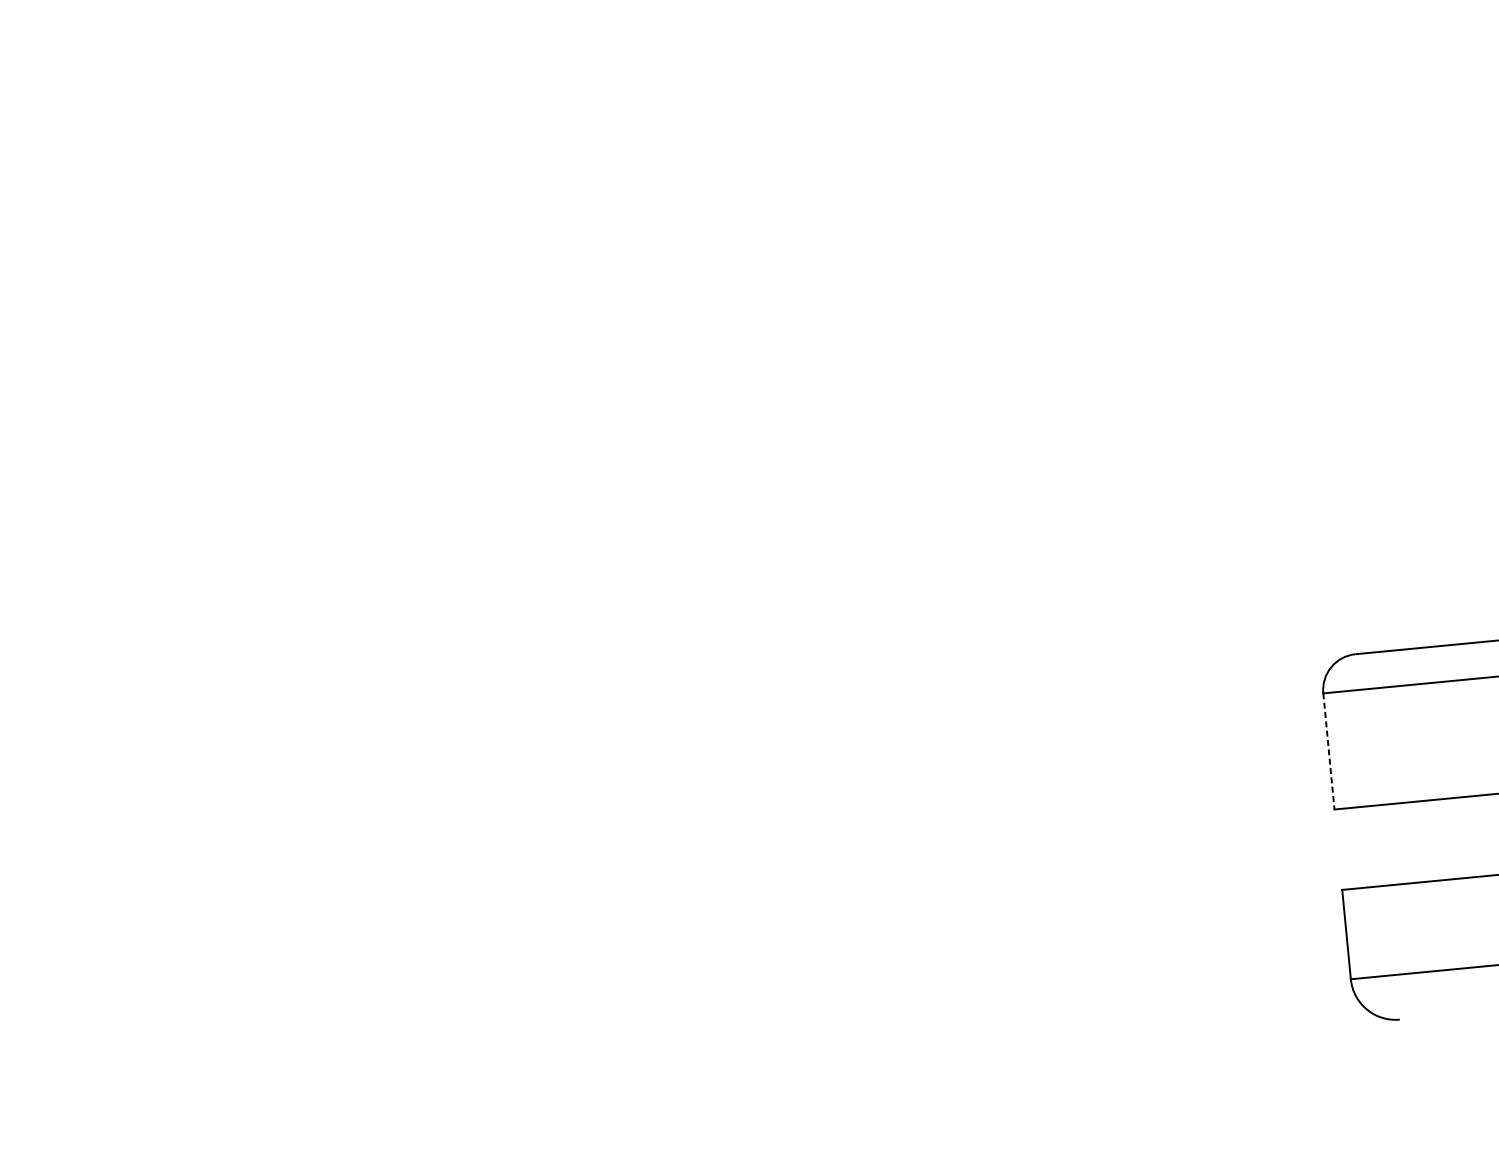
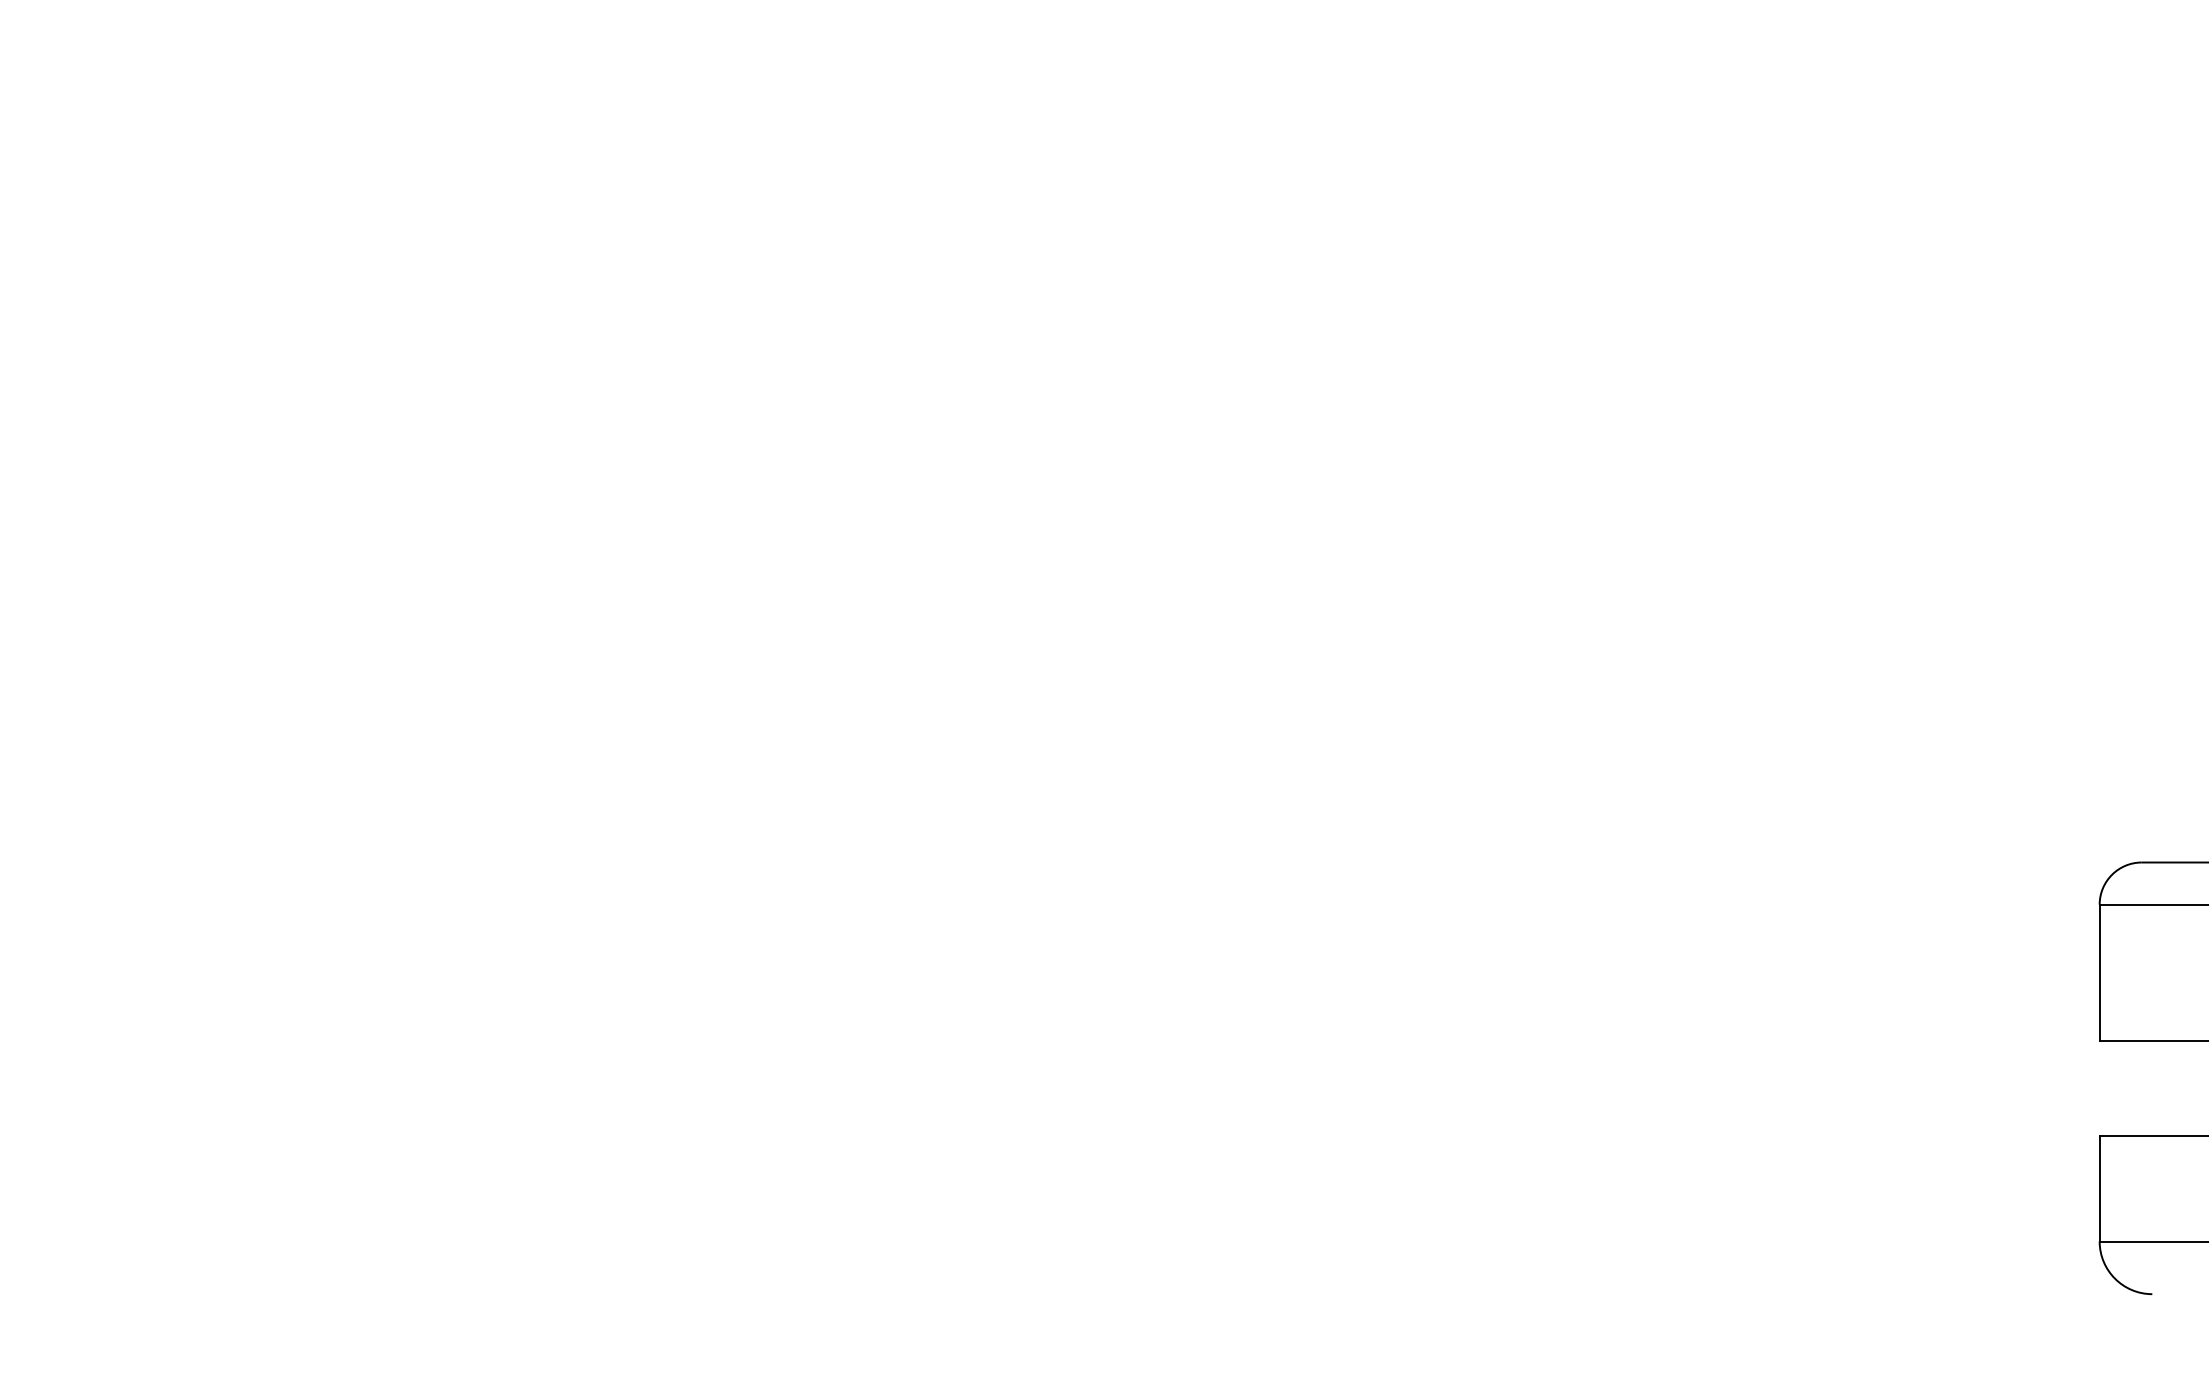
line: (1328, 751) -> (2099, 973), dashed -> solid

